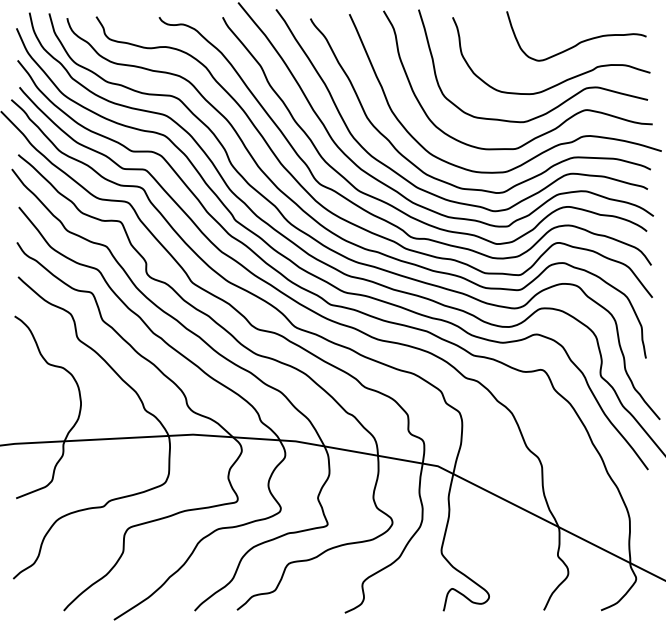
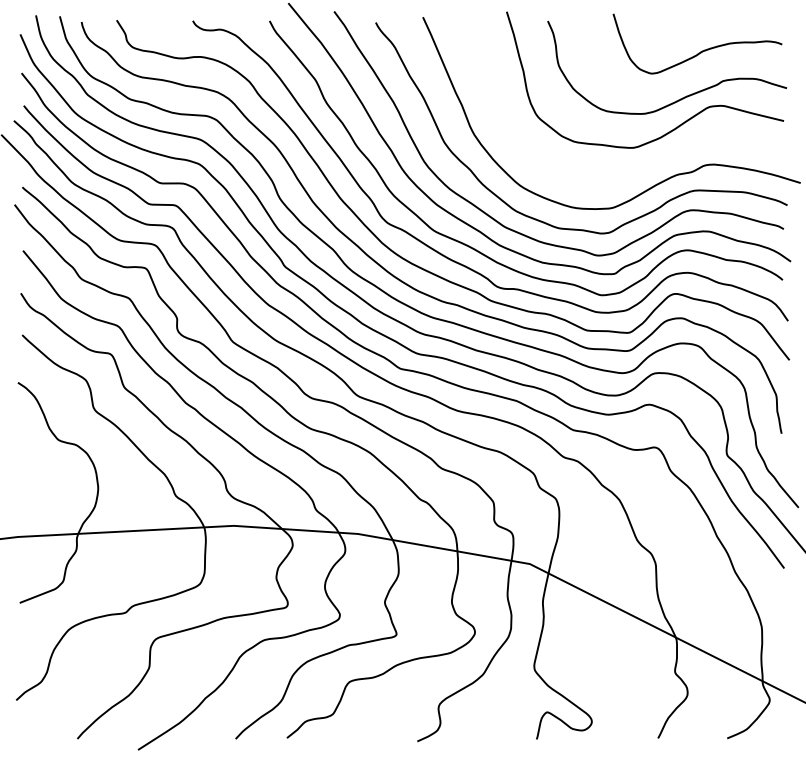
curve: (540, 134) -> (653, 162), removed

